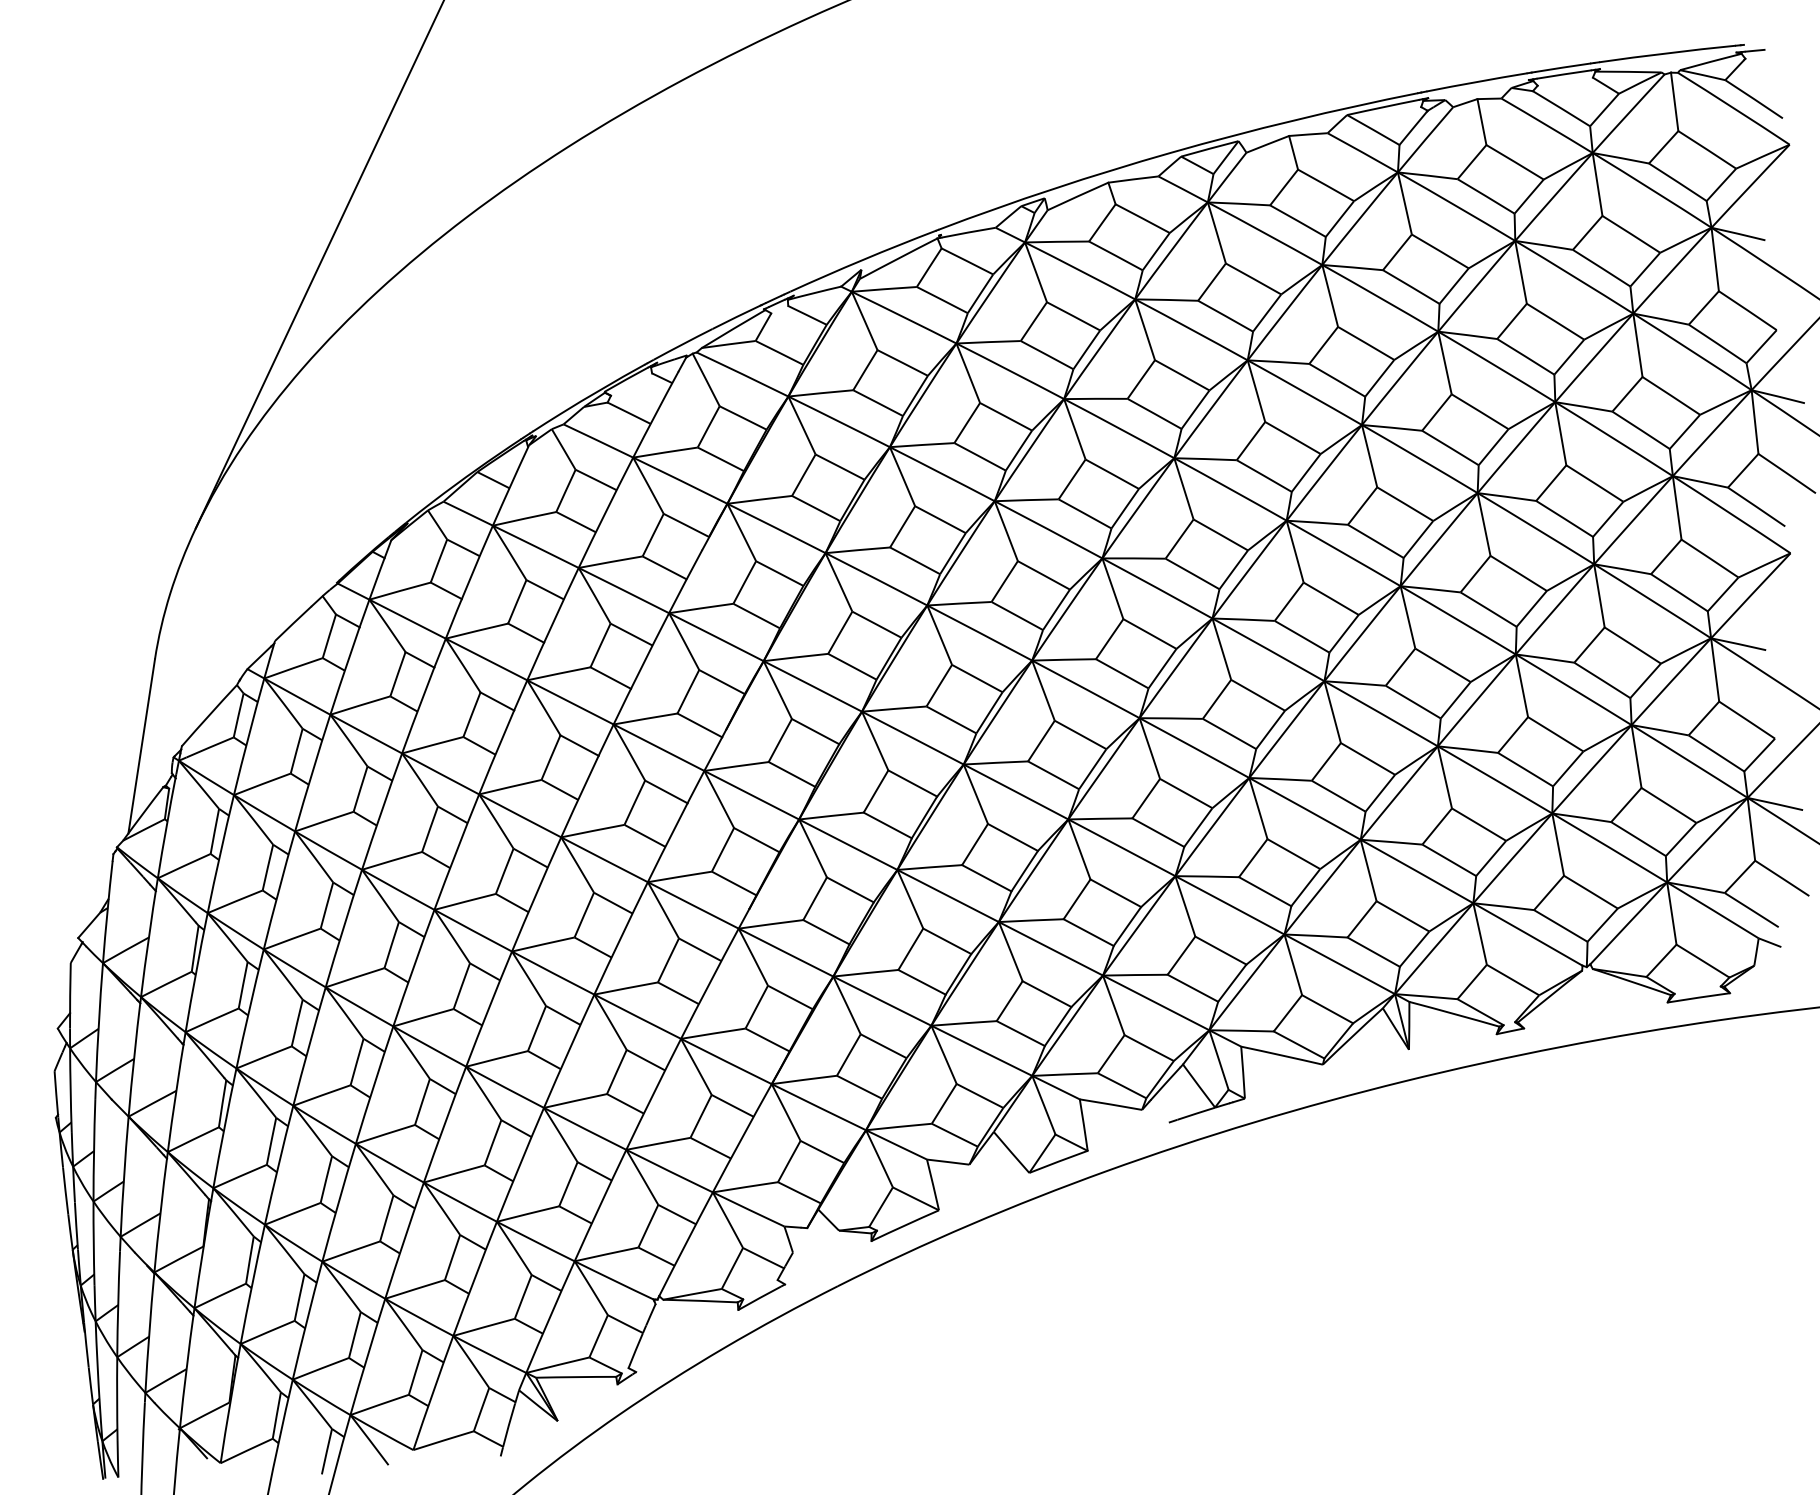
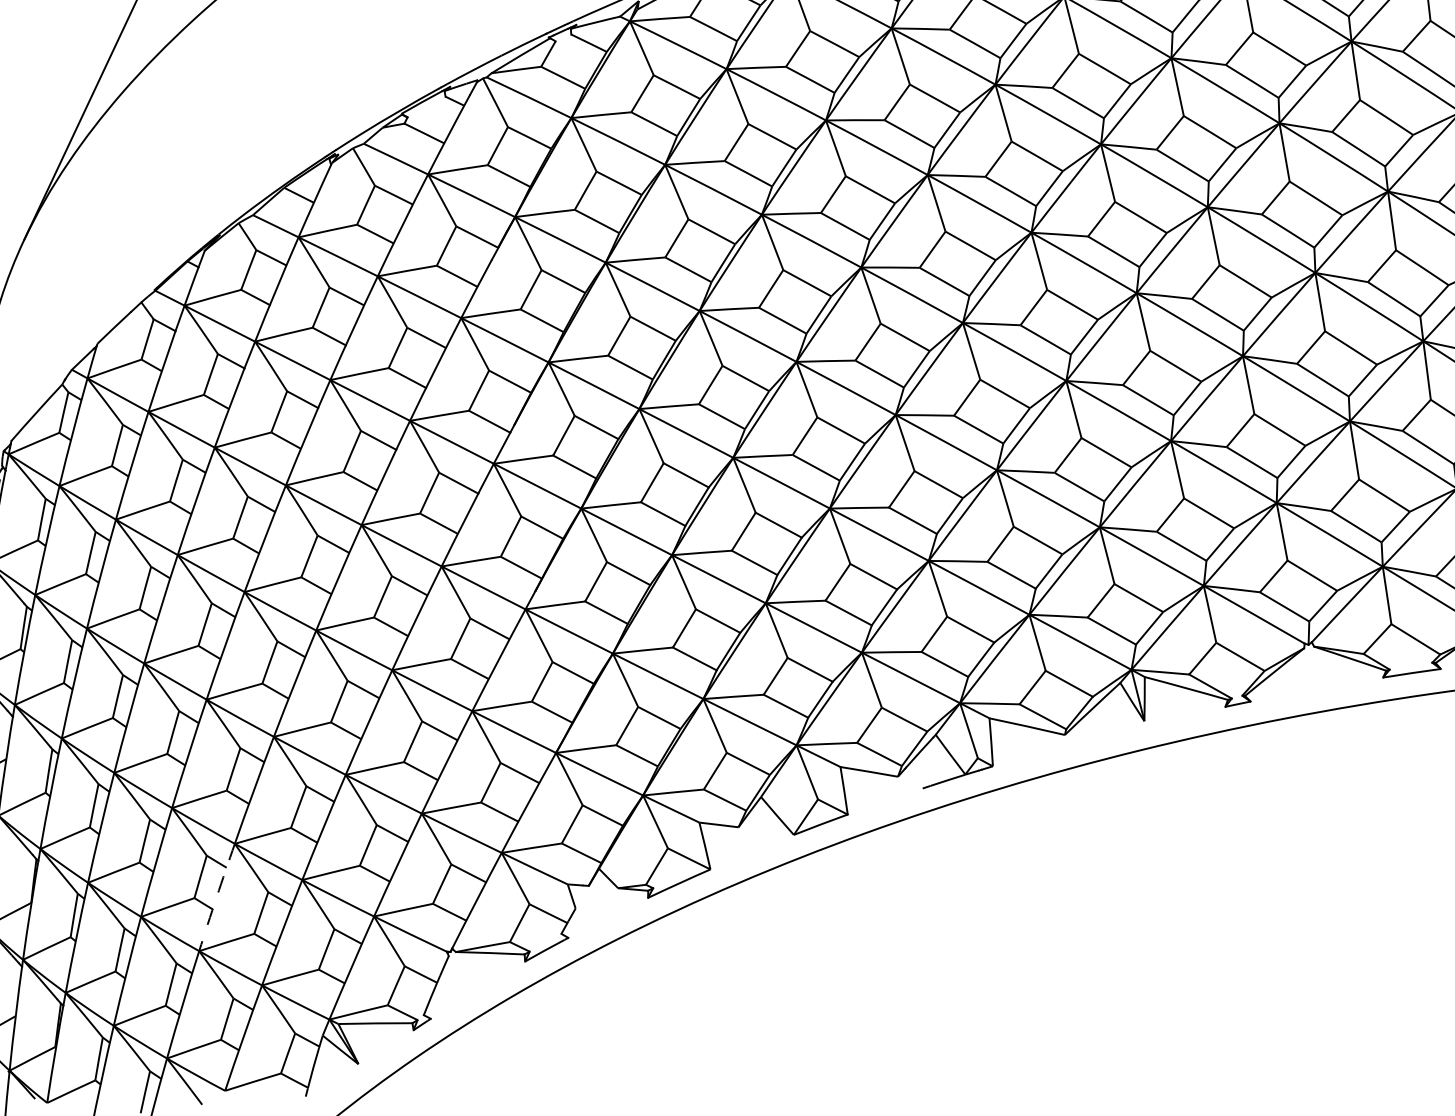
arc: (404, 1240) -> (216, 897), solid -> dashed

